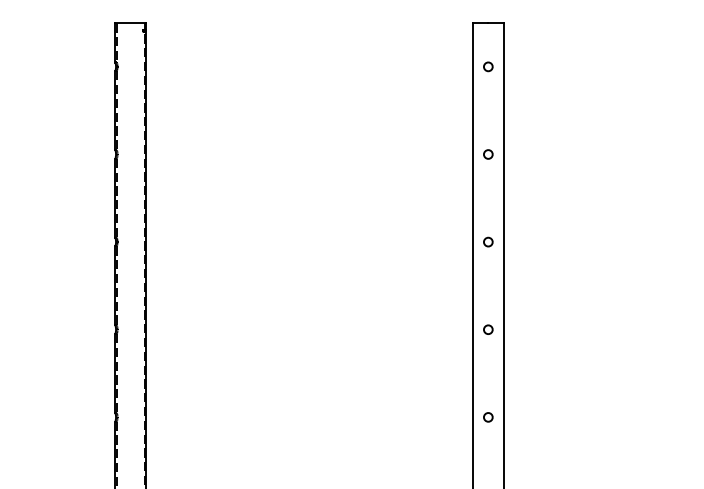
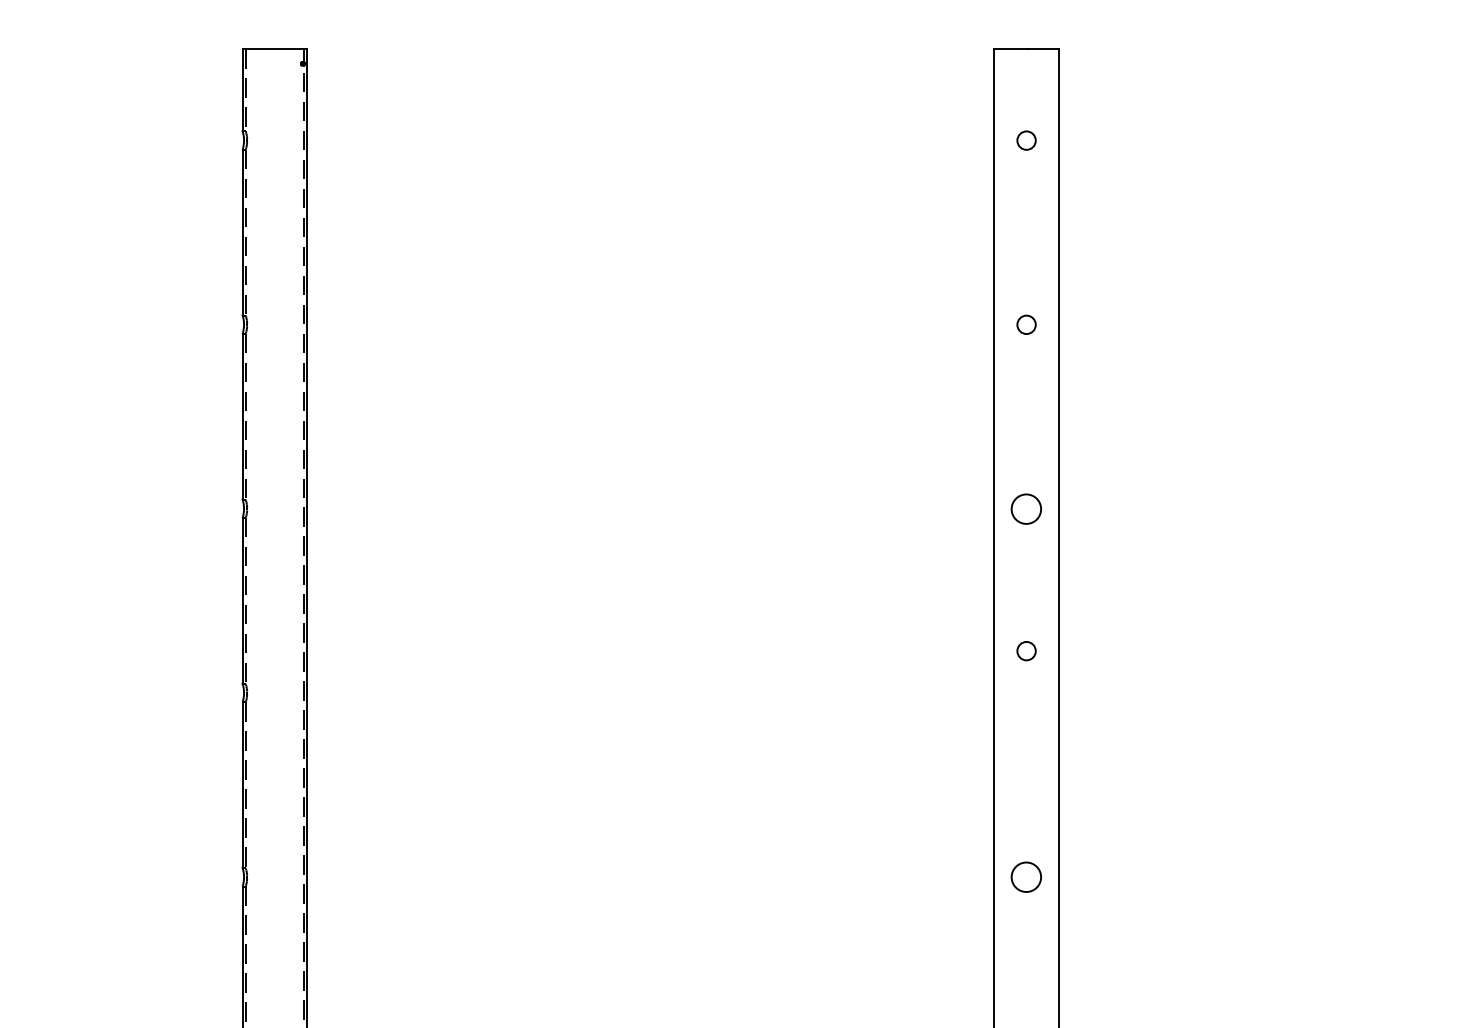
circle: (488, 241) -> (1026, 507), size x1.6
circle: (488, 329) -> (1026, 650), moved
circle: (488, 417) -> (1026, 877), size x1.6

